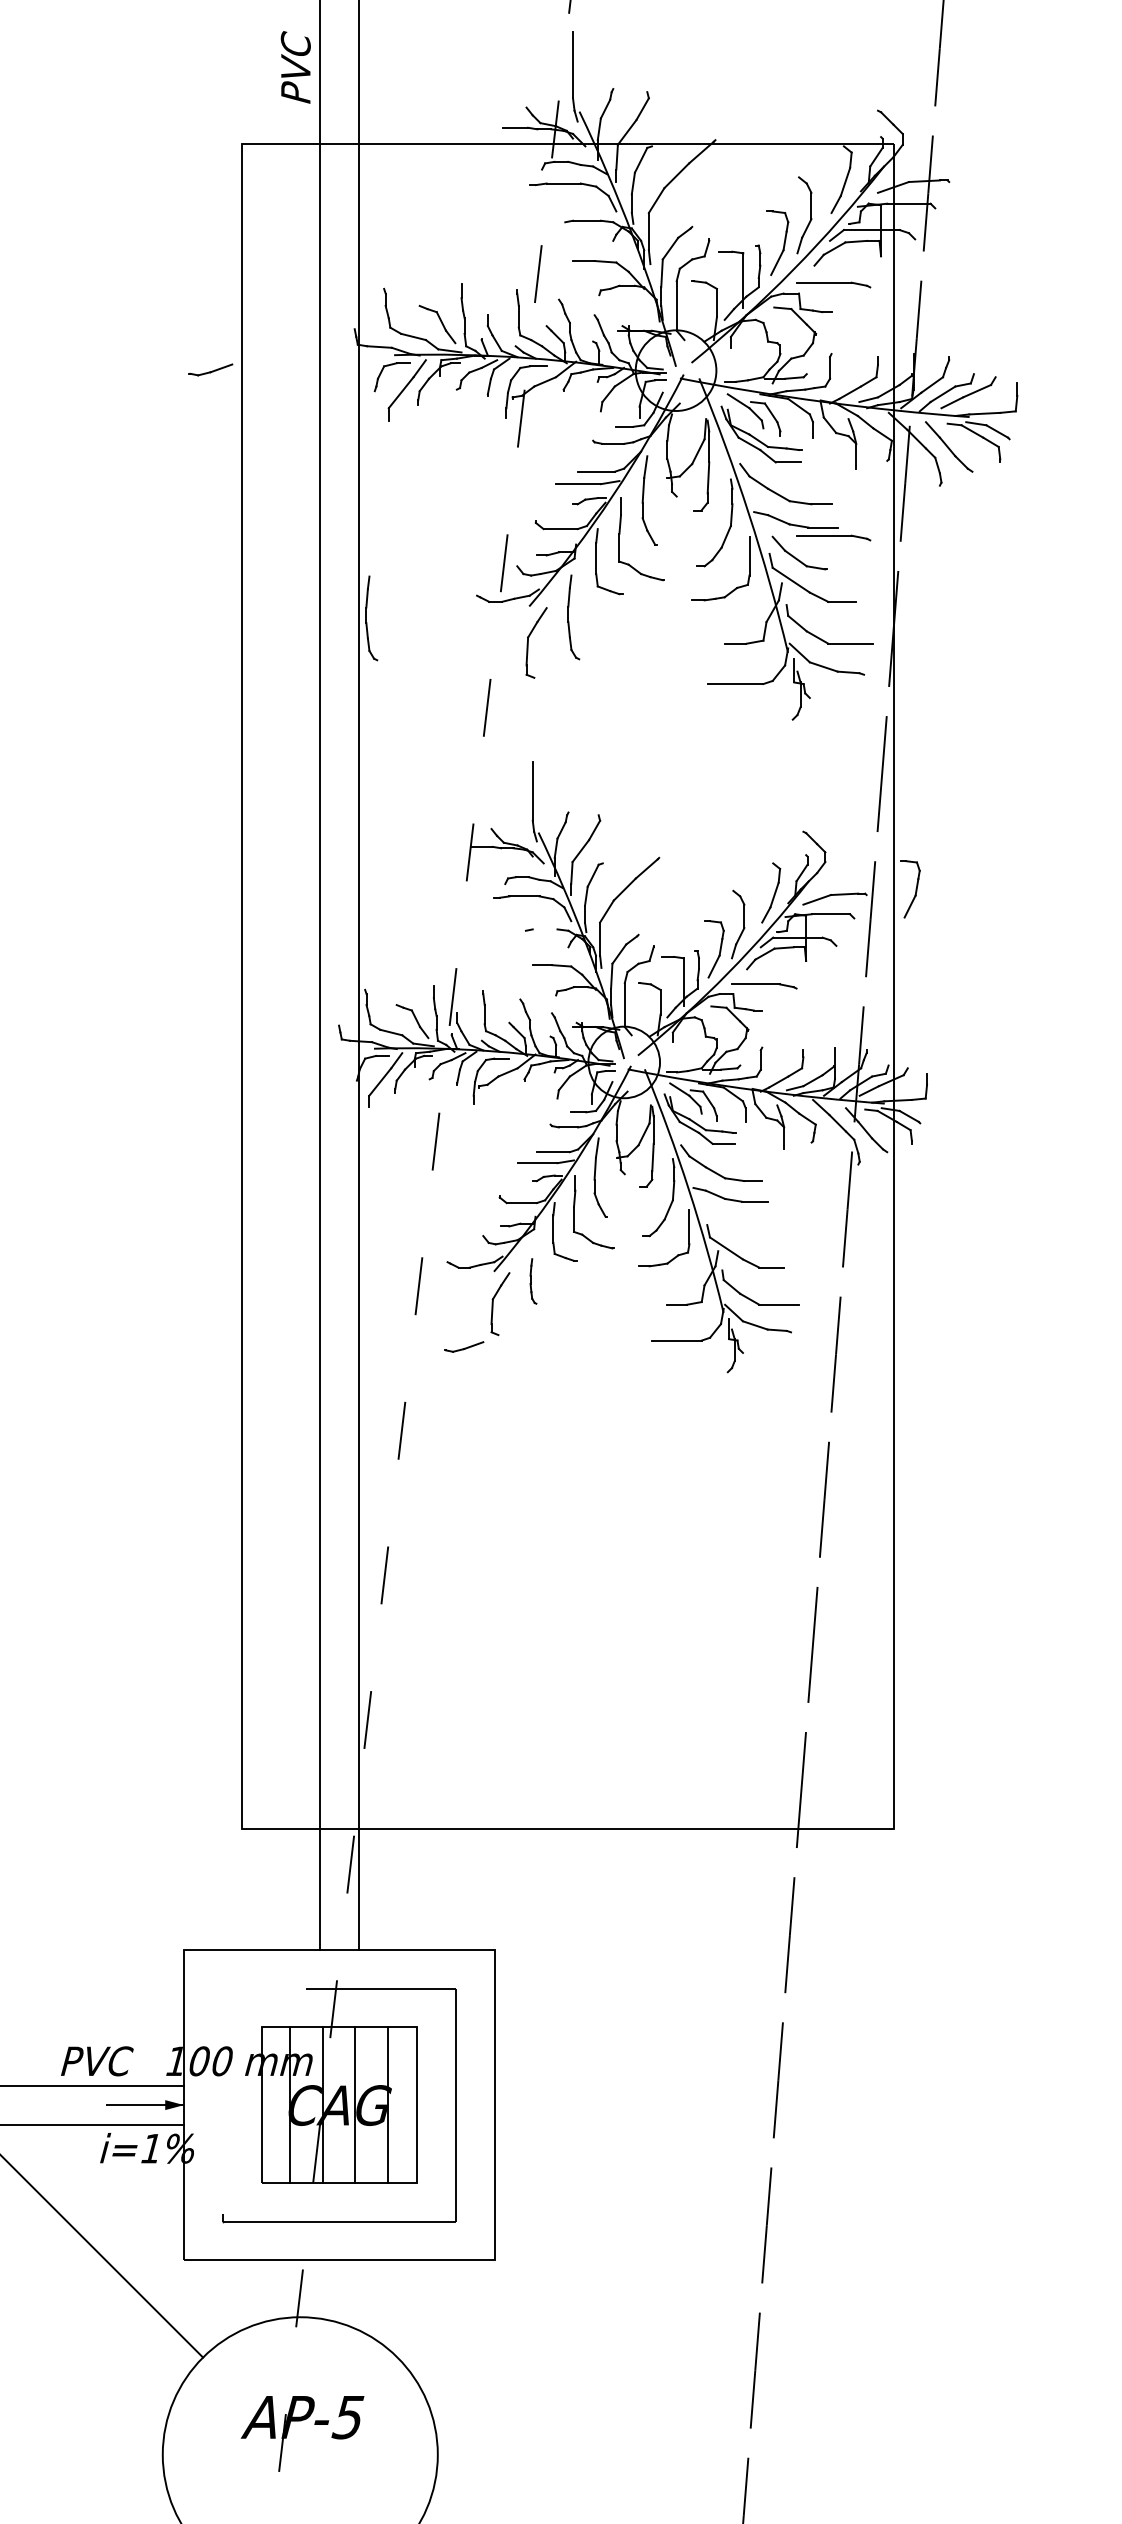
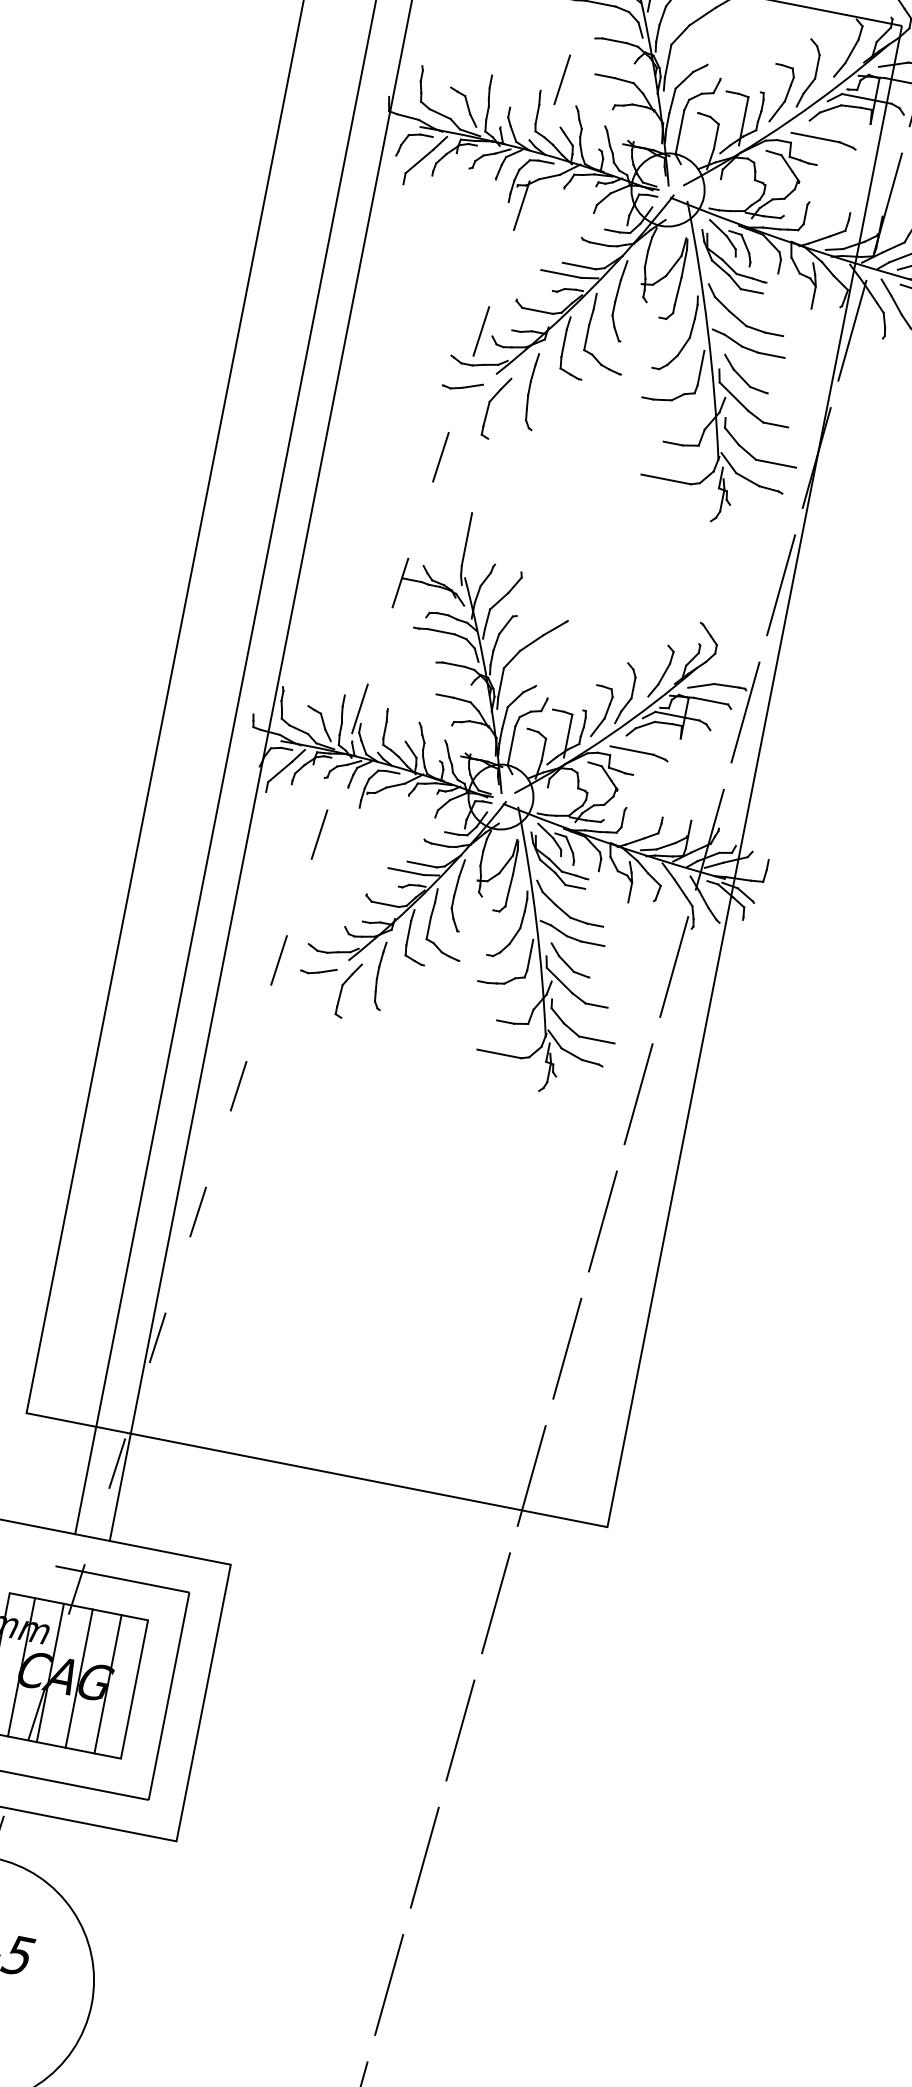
part: (210, 369) -> (462, 385), moved
part: (833, 537) -> (779, 366), removed
part: (371, 618) -> (353, 357), removed
part: (910, 889) -> (786, 693), removed
line: (544, 929) -> (453, 664), added
part: (733, 1224) -> (570, 960), added
part: (533, 1281) -> (381, 976), size x1.67
part: (464, 1346) -> (319, 970), moved

